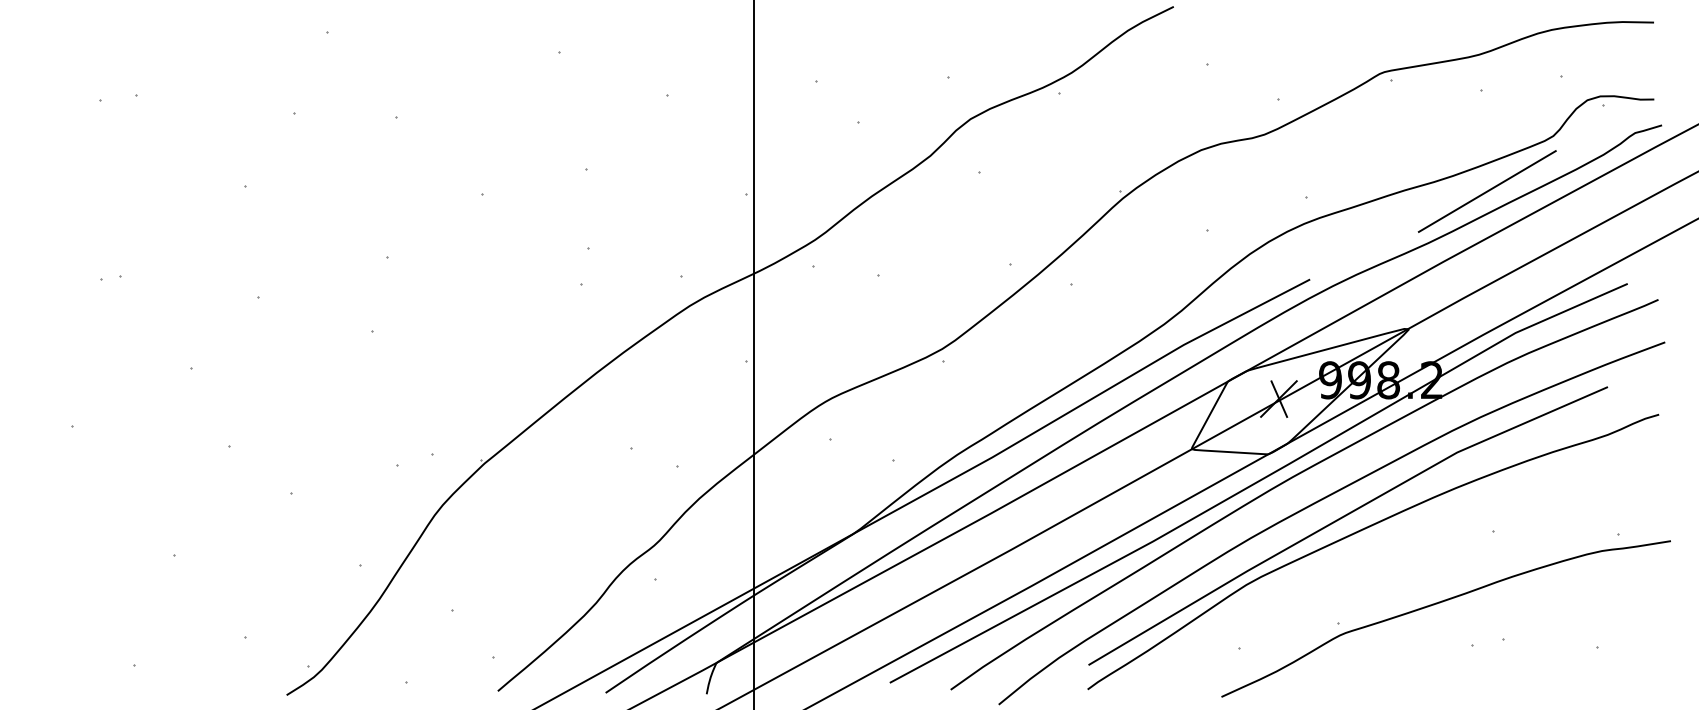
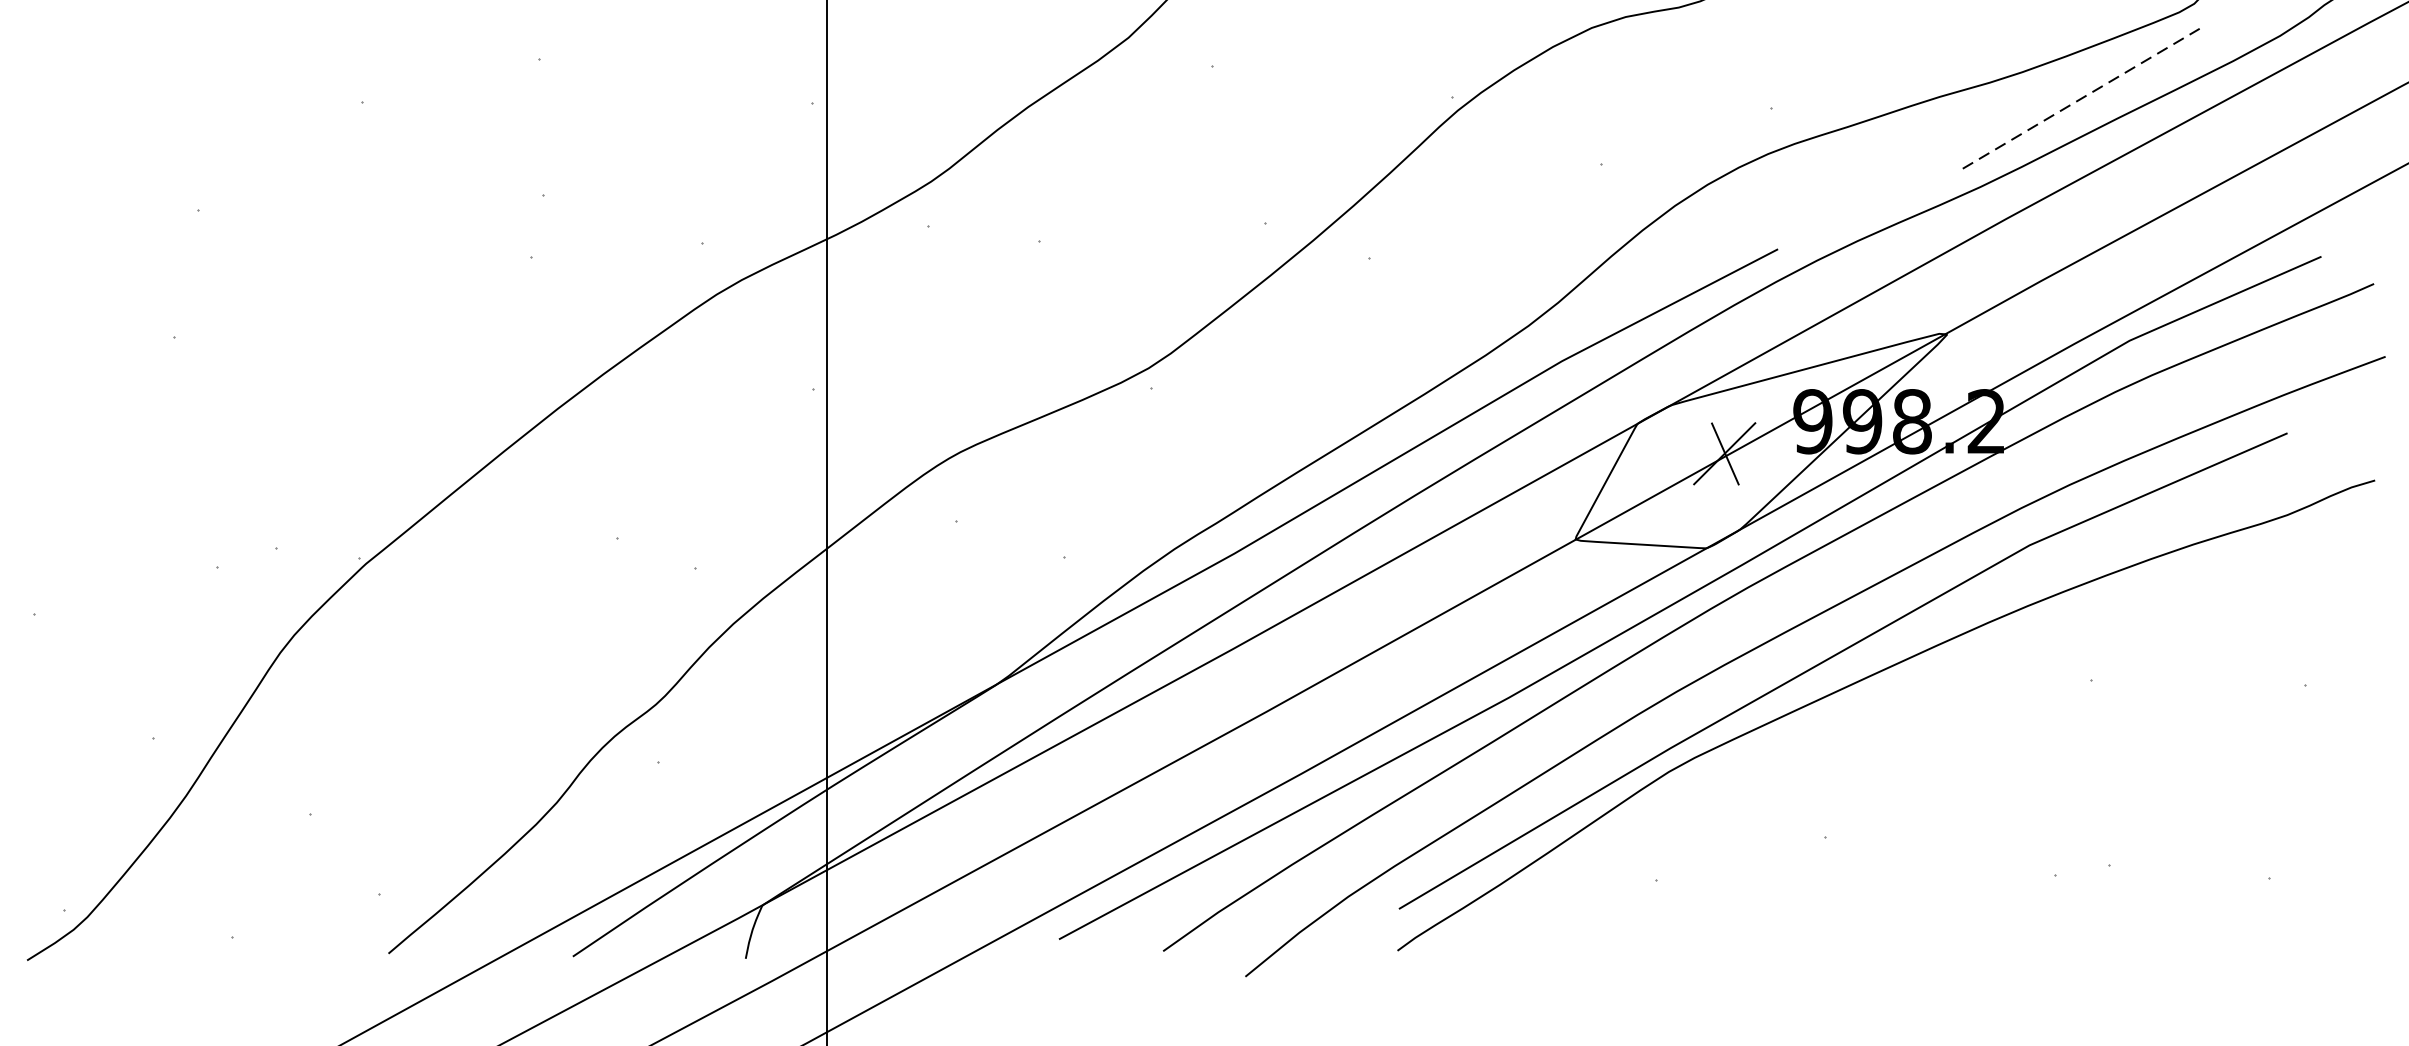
line: (1487, 191) -> (2081, 98), solid -> dashed
curve: (1440, 603) -> (2001, 803), removed

